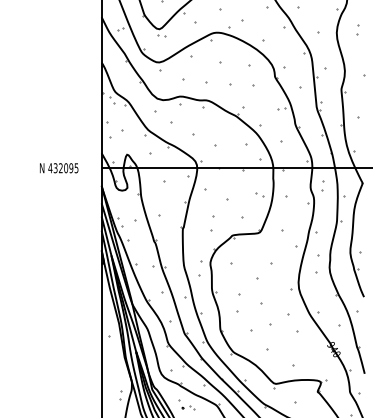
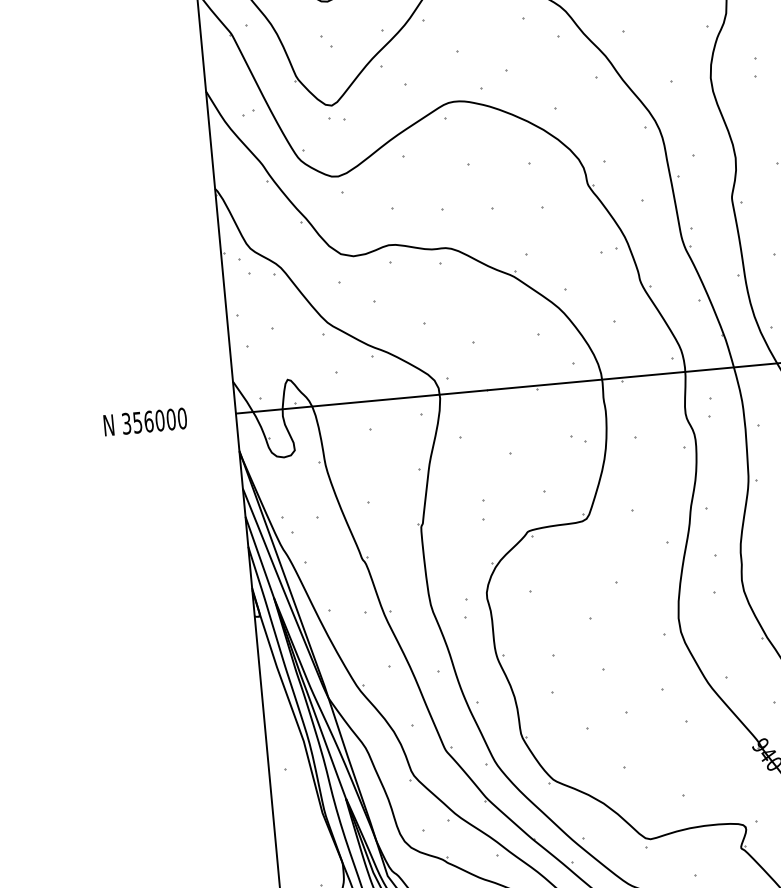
text: (63, 168) -> (154, 421), 432095 -> 356000
part: (212, 223) -> (483, 509), size x0.62
part: (199, 268) -> (464, 608), size x0.62

